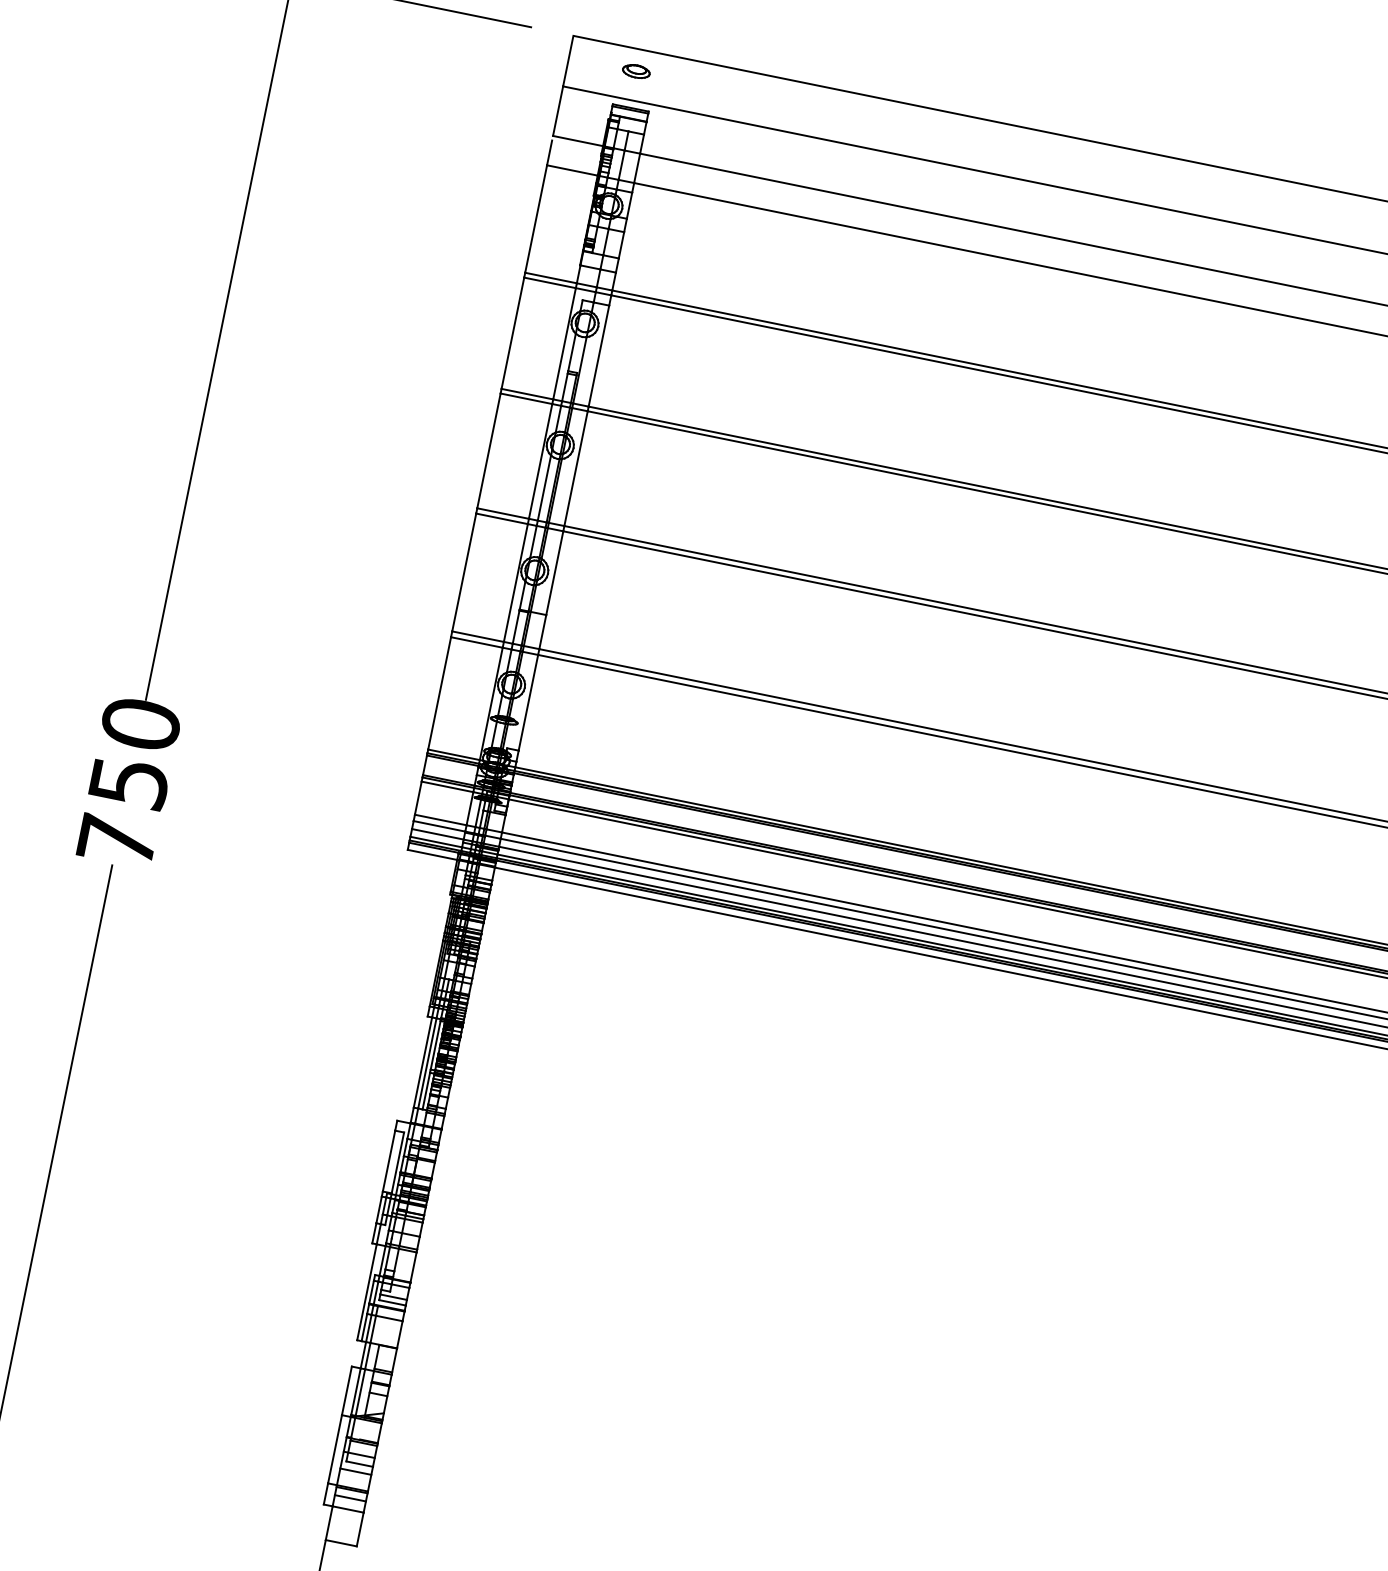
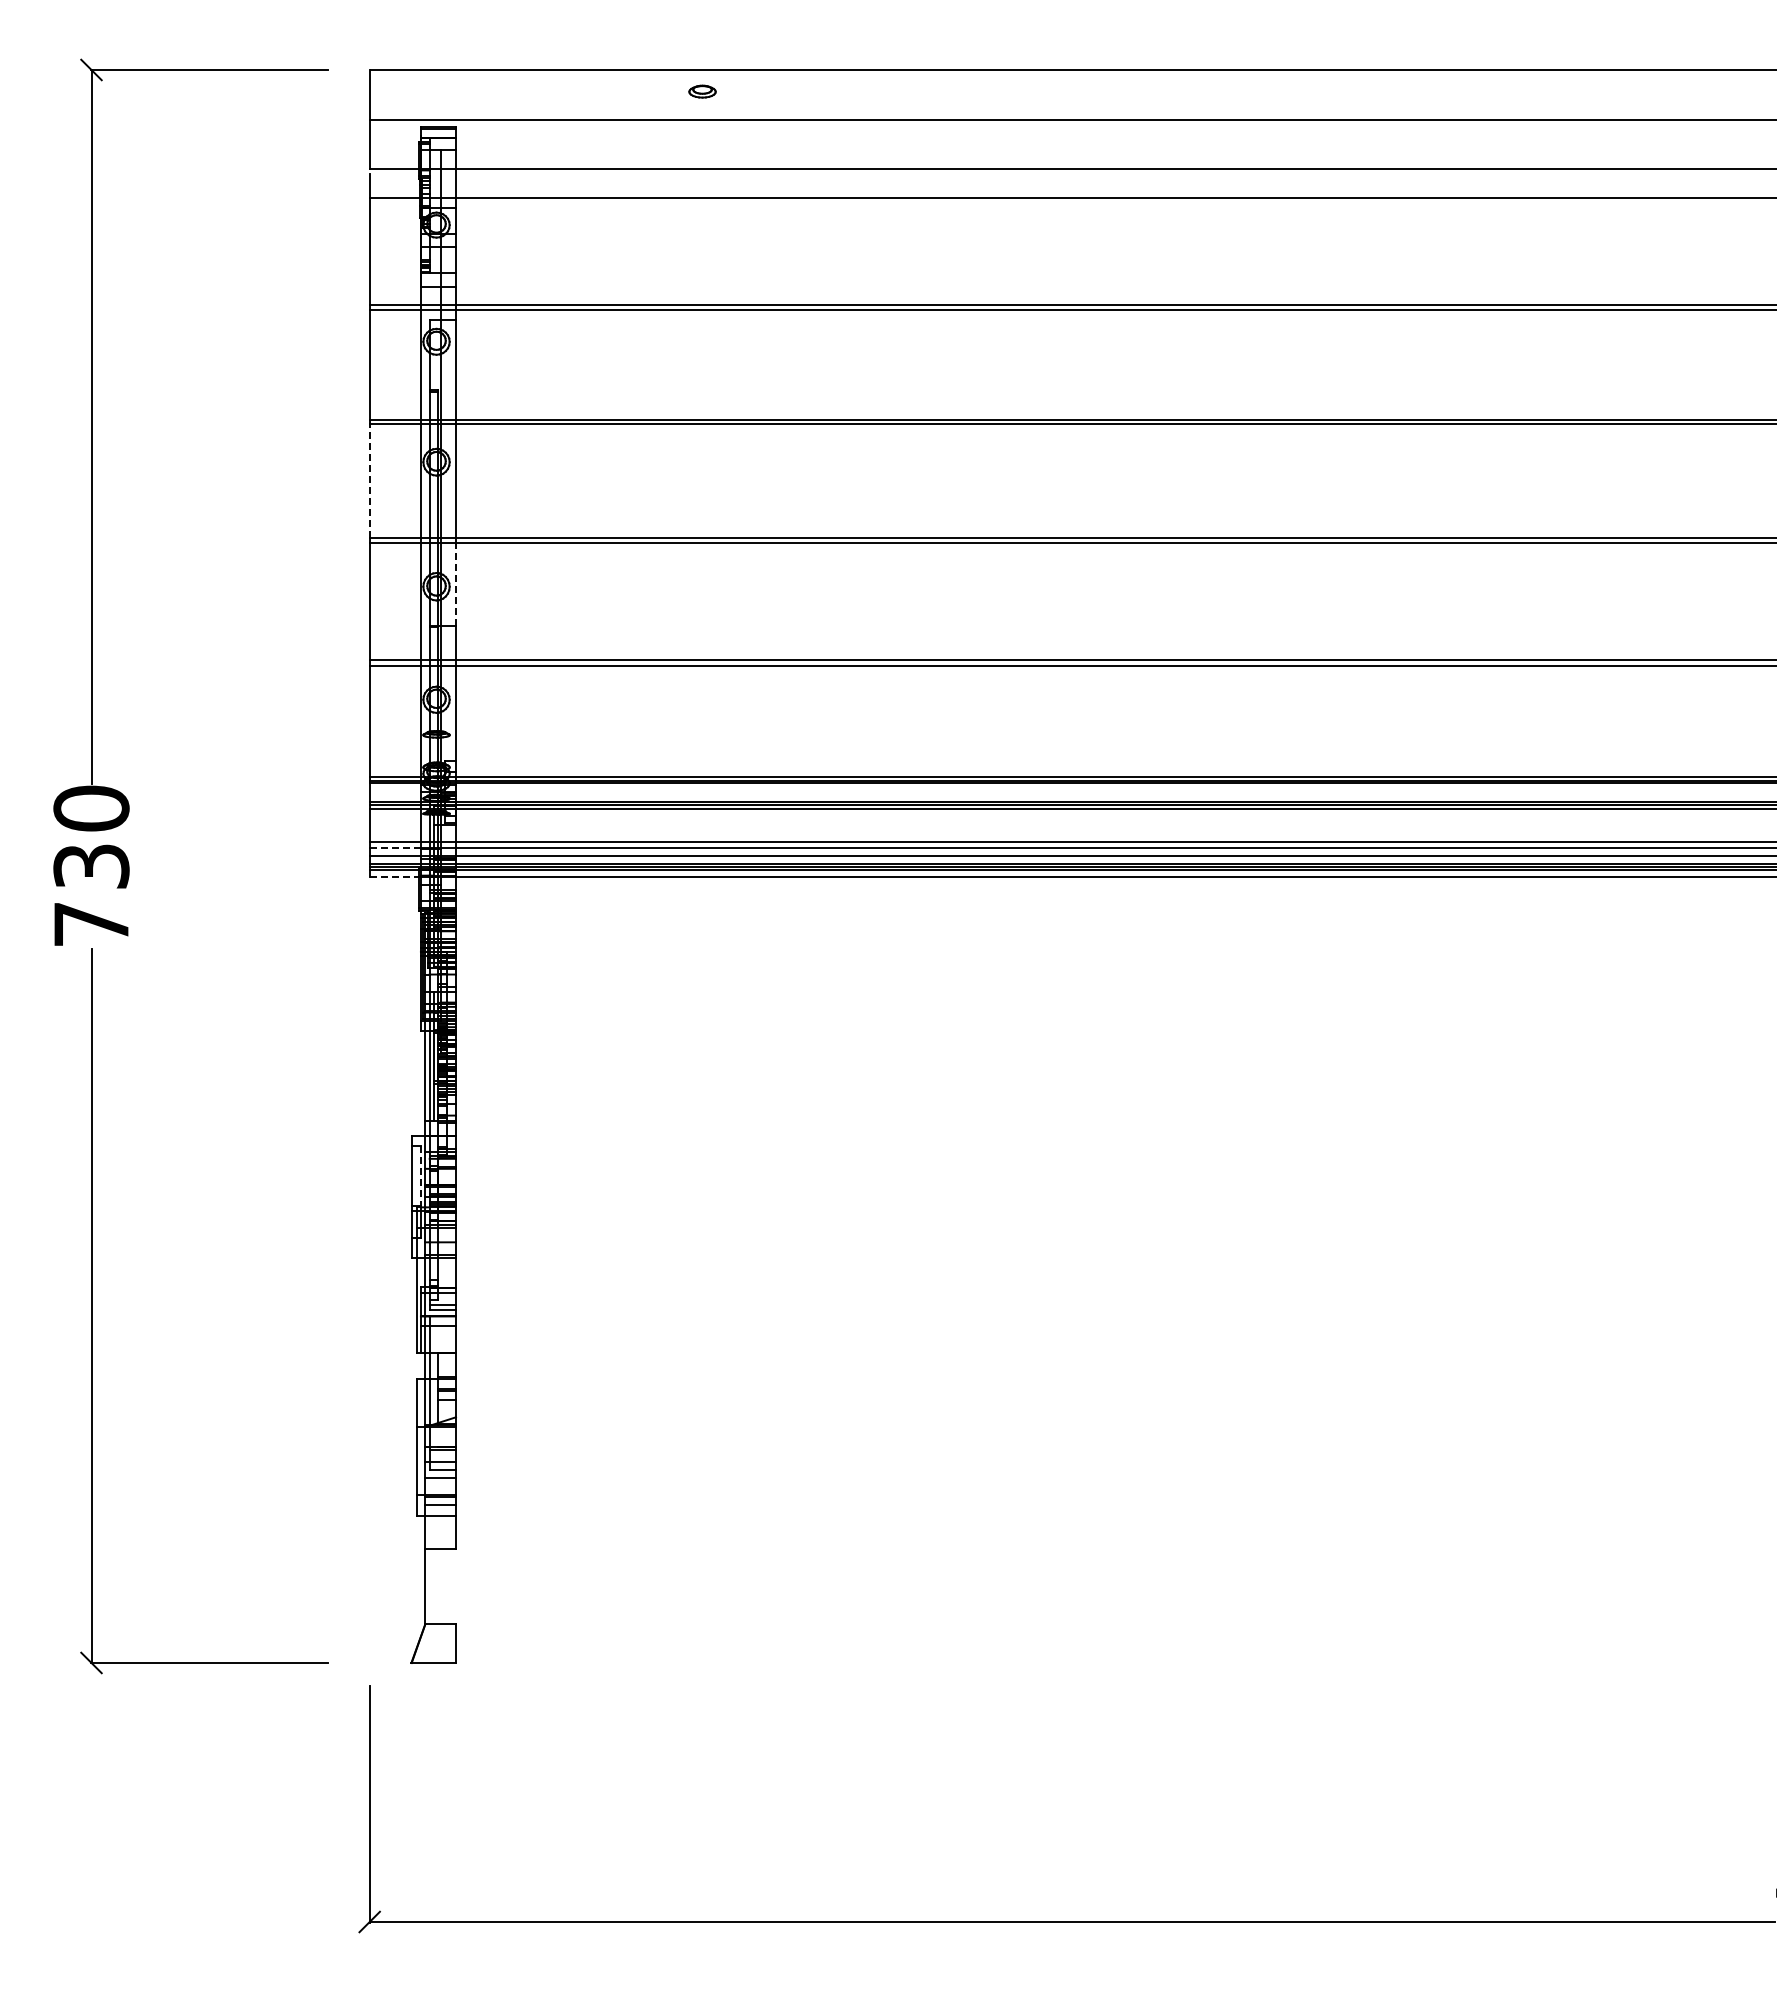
part: (636, 71) -> (702, 91), moved
line: (488, 451) -> (369, 481), solid -> dashed
line: (555, 572) -> (456, 584), solid -> dashed
text: (129, 782) -> (91, 866), 750 -> 730
line: (439, 826) -> (395, 848), solid -> dashed
line: (432, 854) -> (394, 876), solid -> dashed
line: (397, 1163) -> (420, 1176), solid -> dashed

